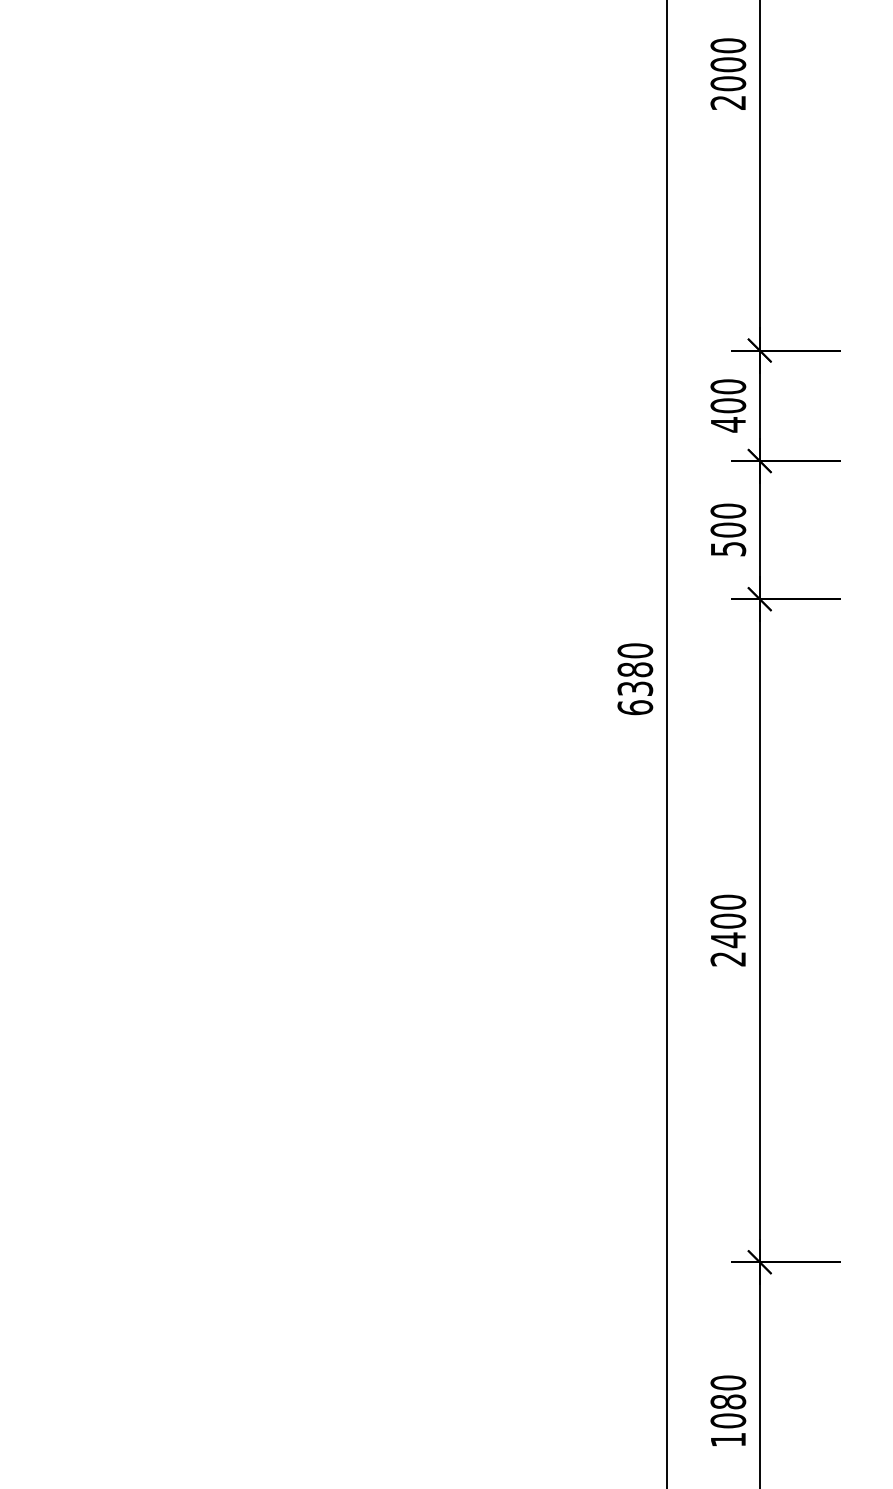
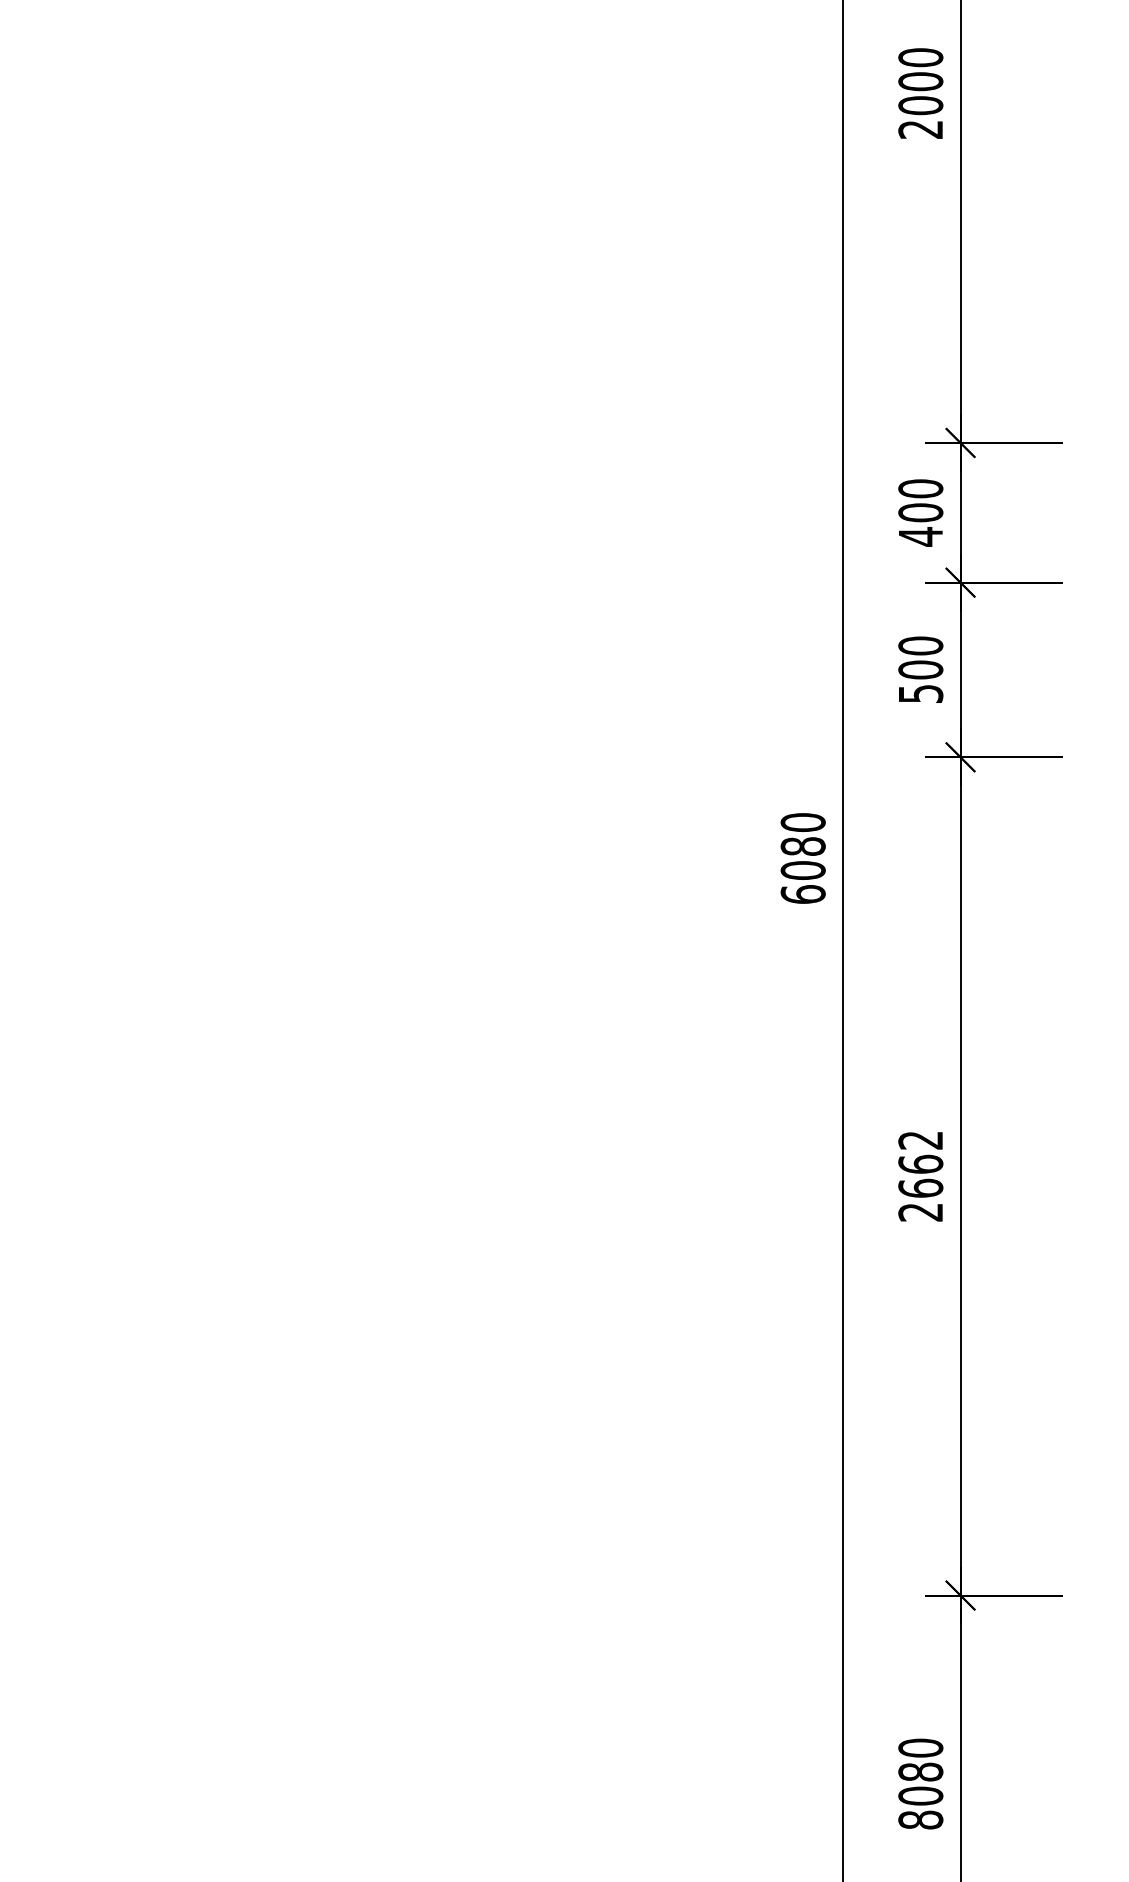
text: (634, 688) -> (802, 870), 6380 -> 6080
text: (728, 921) -> (920, 1164), 2400 -> 2662
text: (728, 1439) -> (920, 1819), 1080 -> 8080

